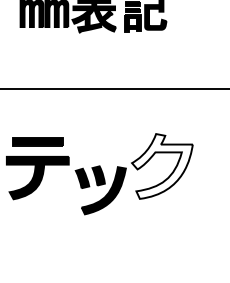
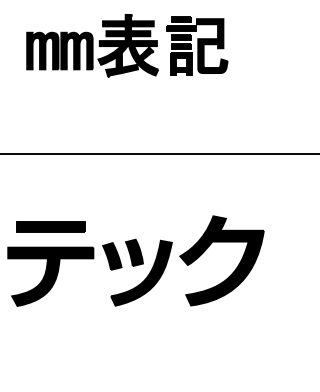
fill: (162, 166) -> (221, 260), added
part: (100, 185) -> (136, 266), moved

